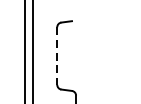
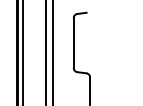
line: (56, 56) -> (73, 43), dashed -> solid

